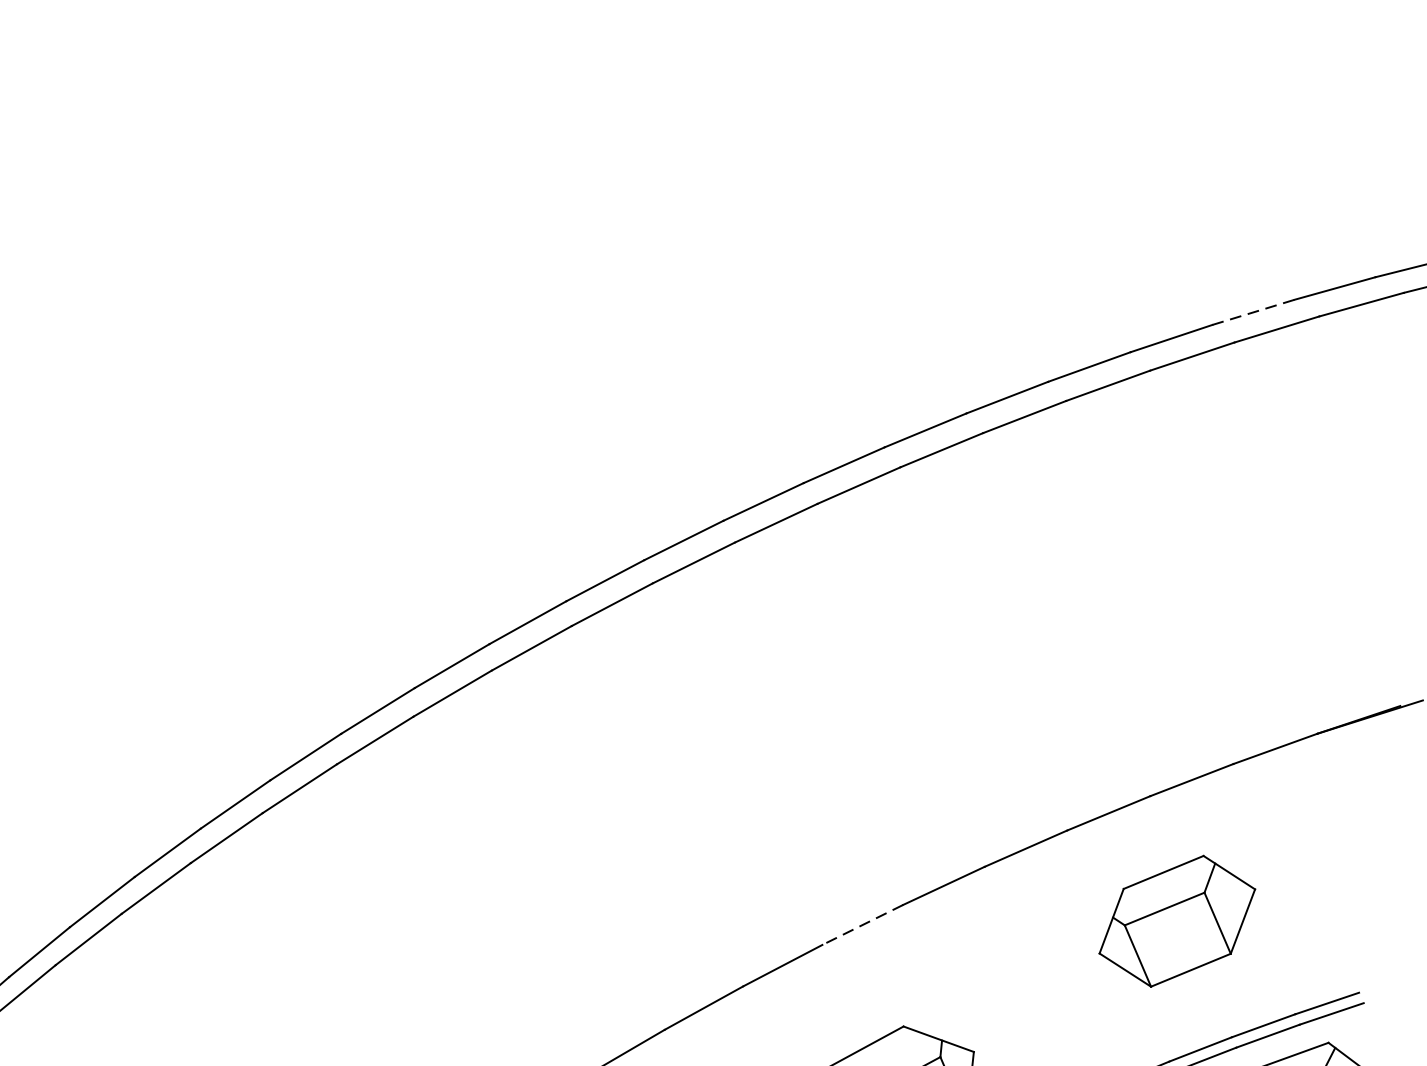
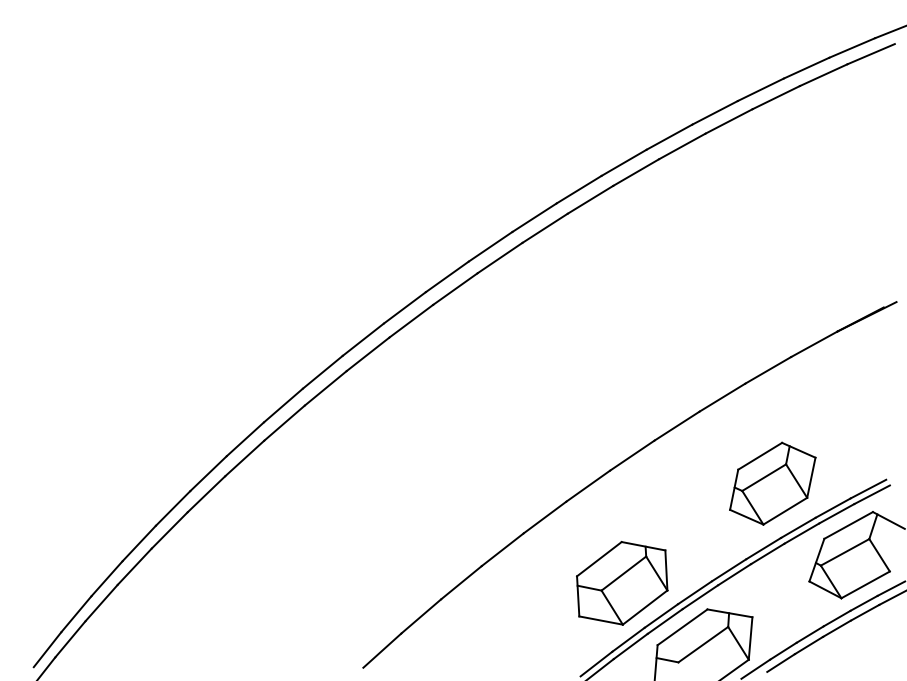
line: (1252, 311) -> (760, 89), dashed -> solid
part: (1176, 920) -> (772, 483), moved
line: (863, 925) -> (588, 486), dashed -> solid

